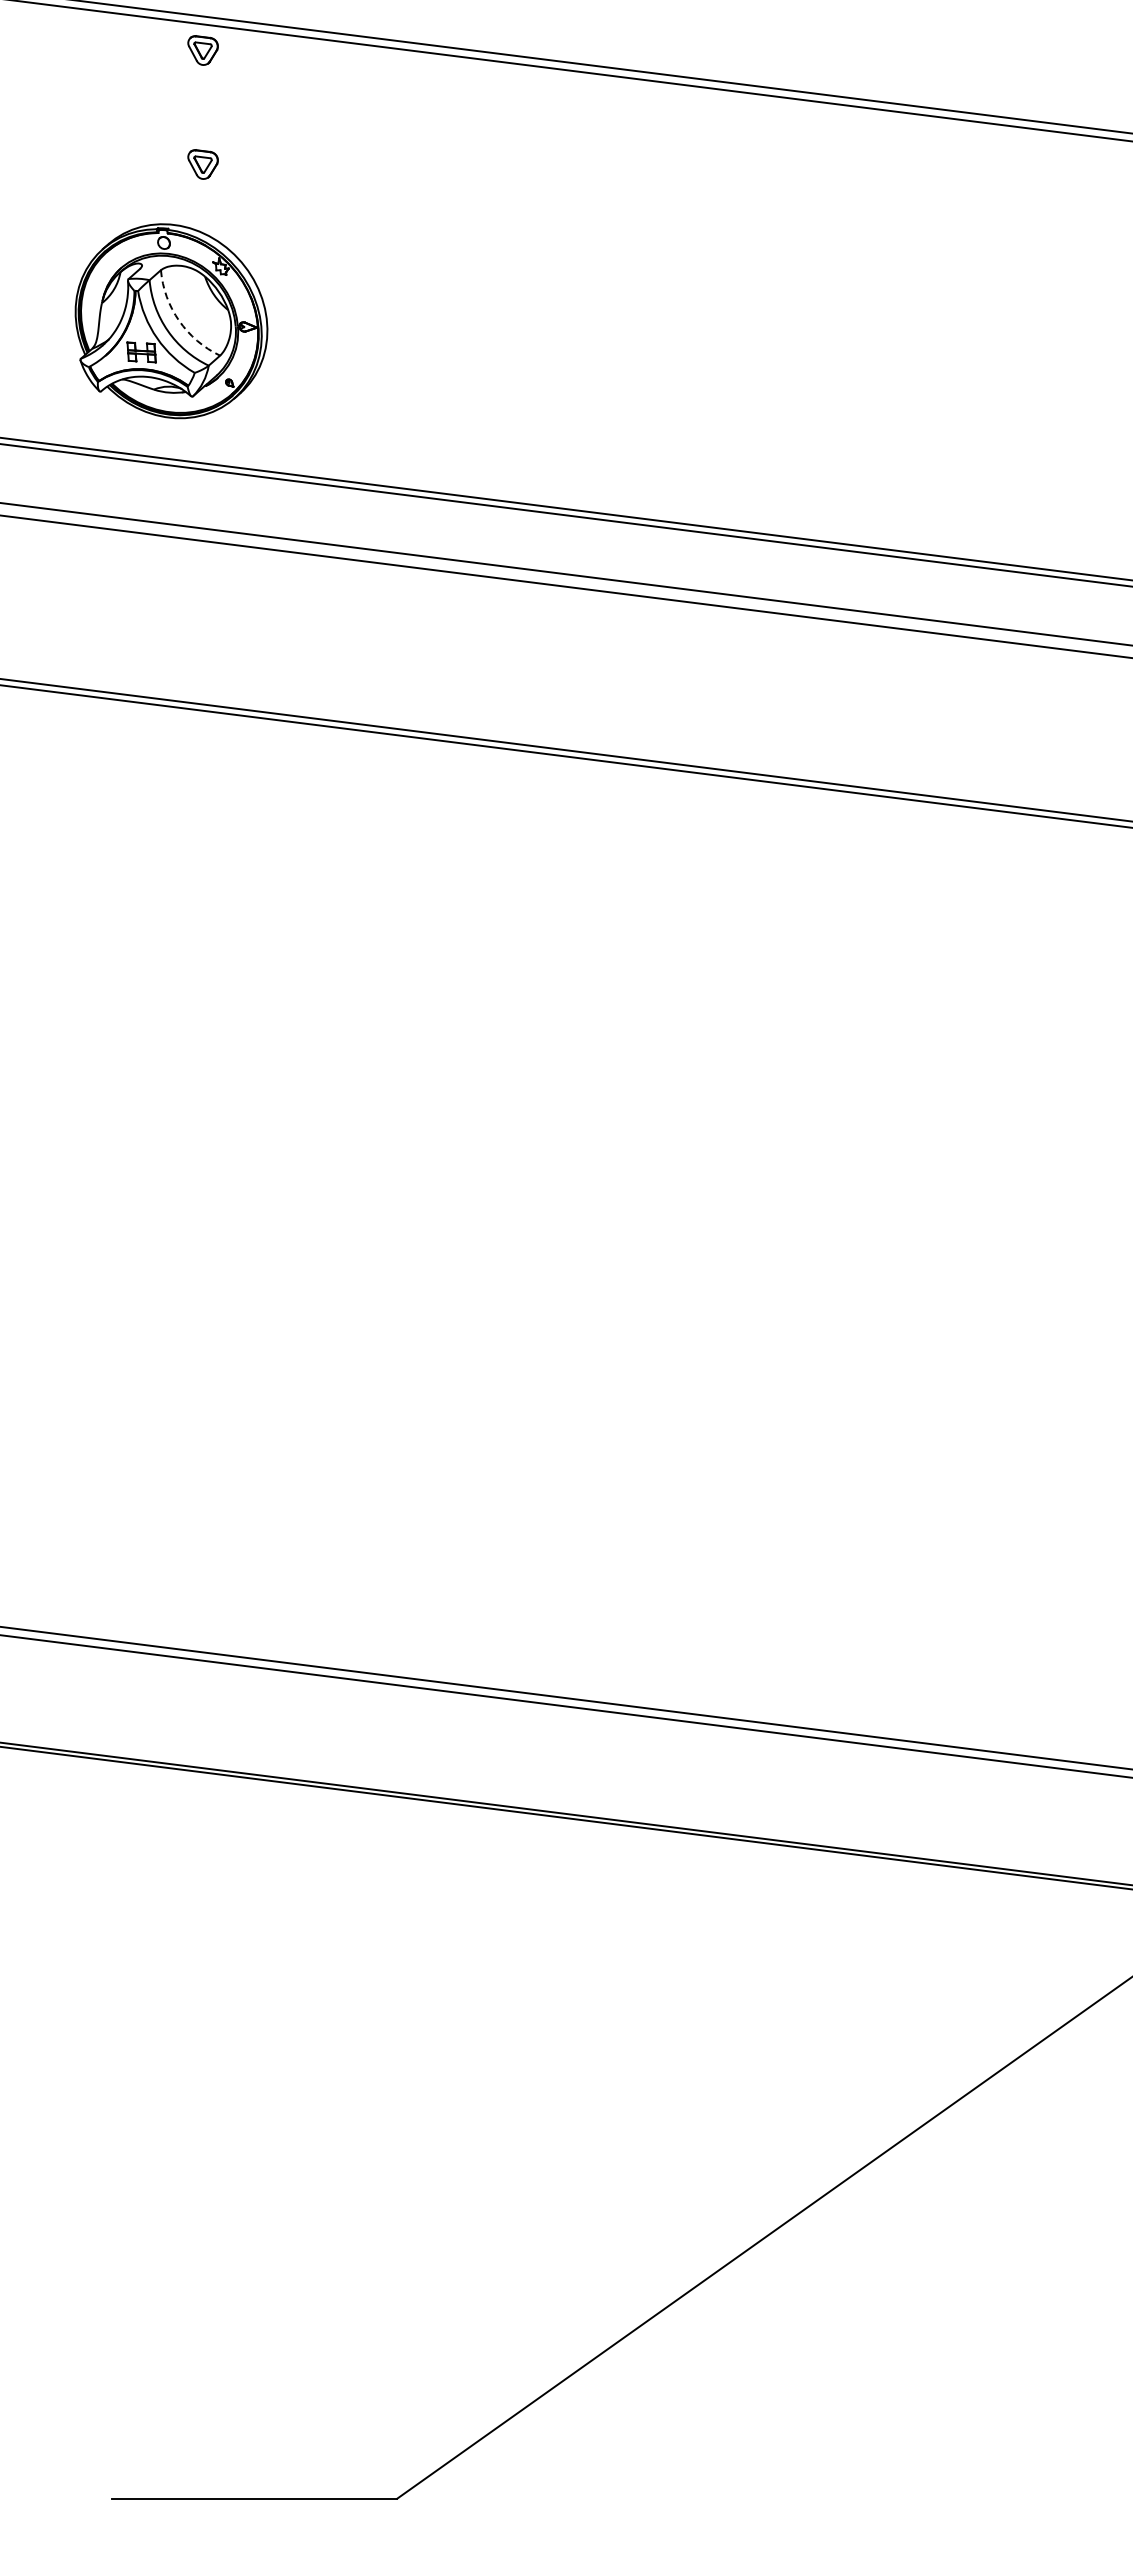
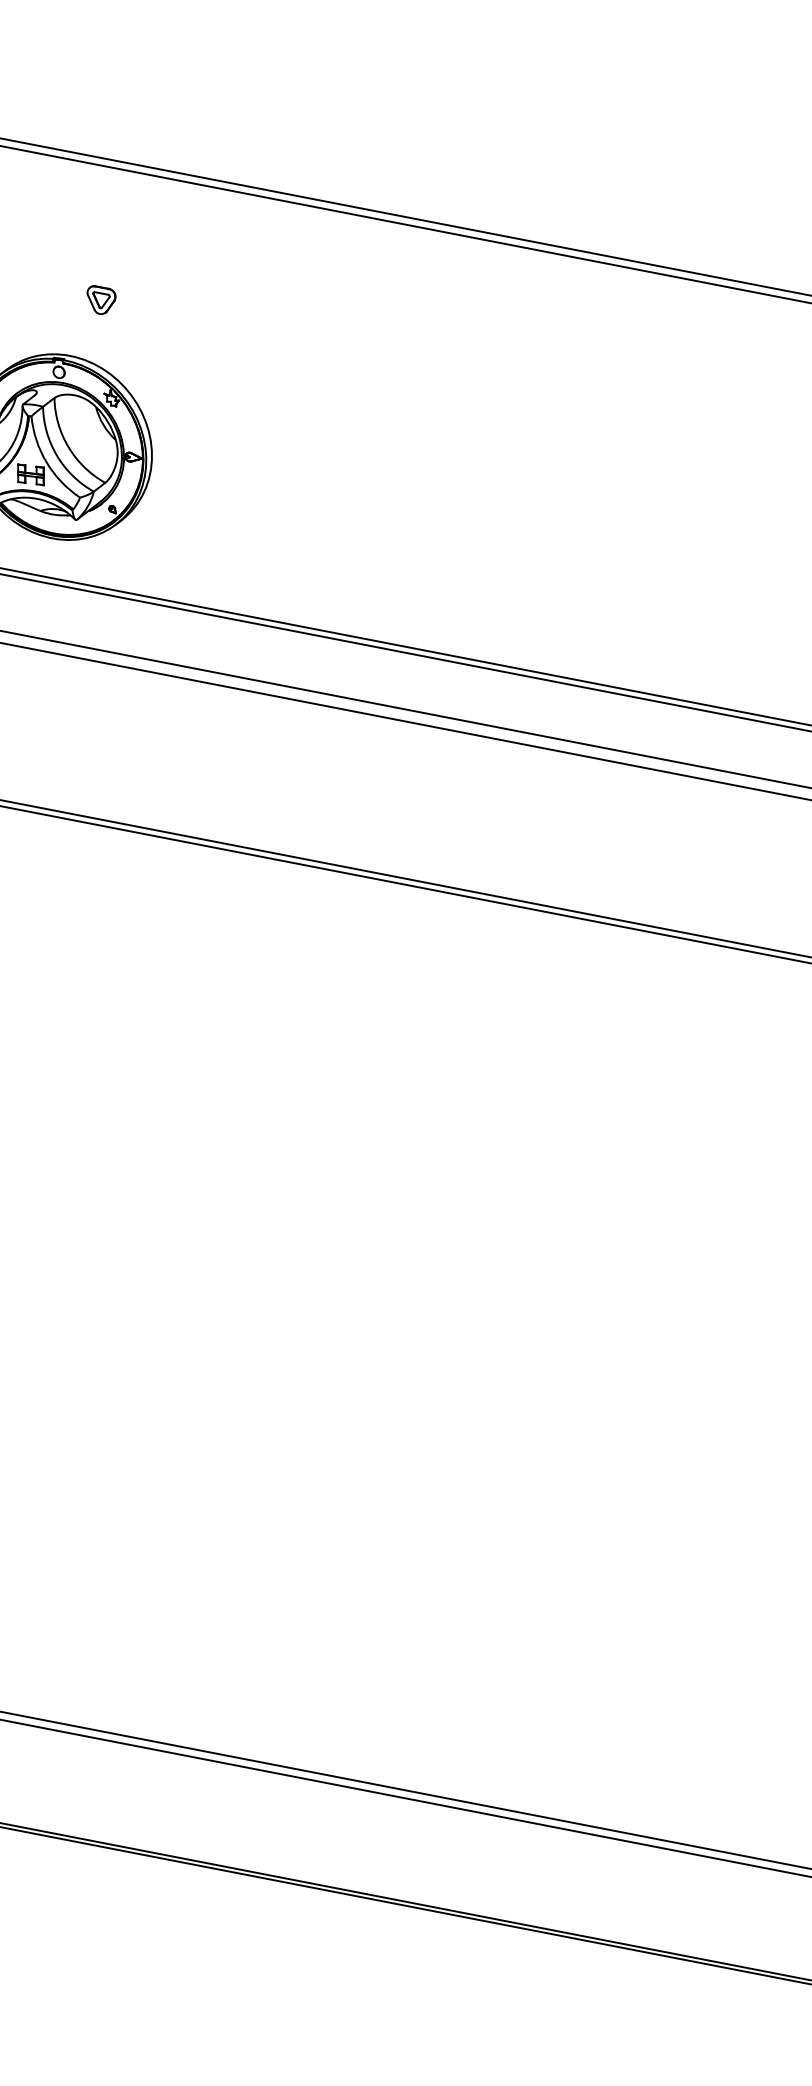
part: (202, 50) -> (107, 192), removed
arc: (179, 320) -> (68, 446), dashed -> solid

